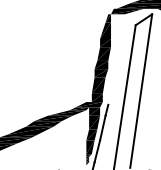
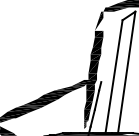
fill: (104, 30) -> (98, 24), removed

